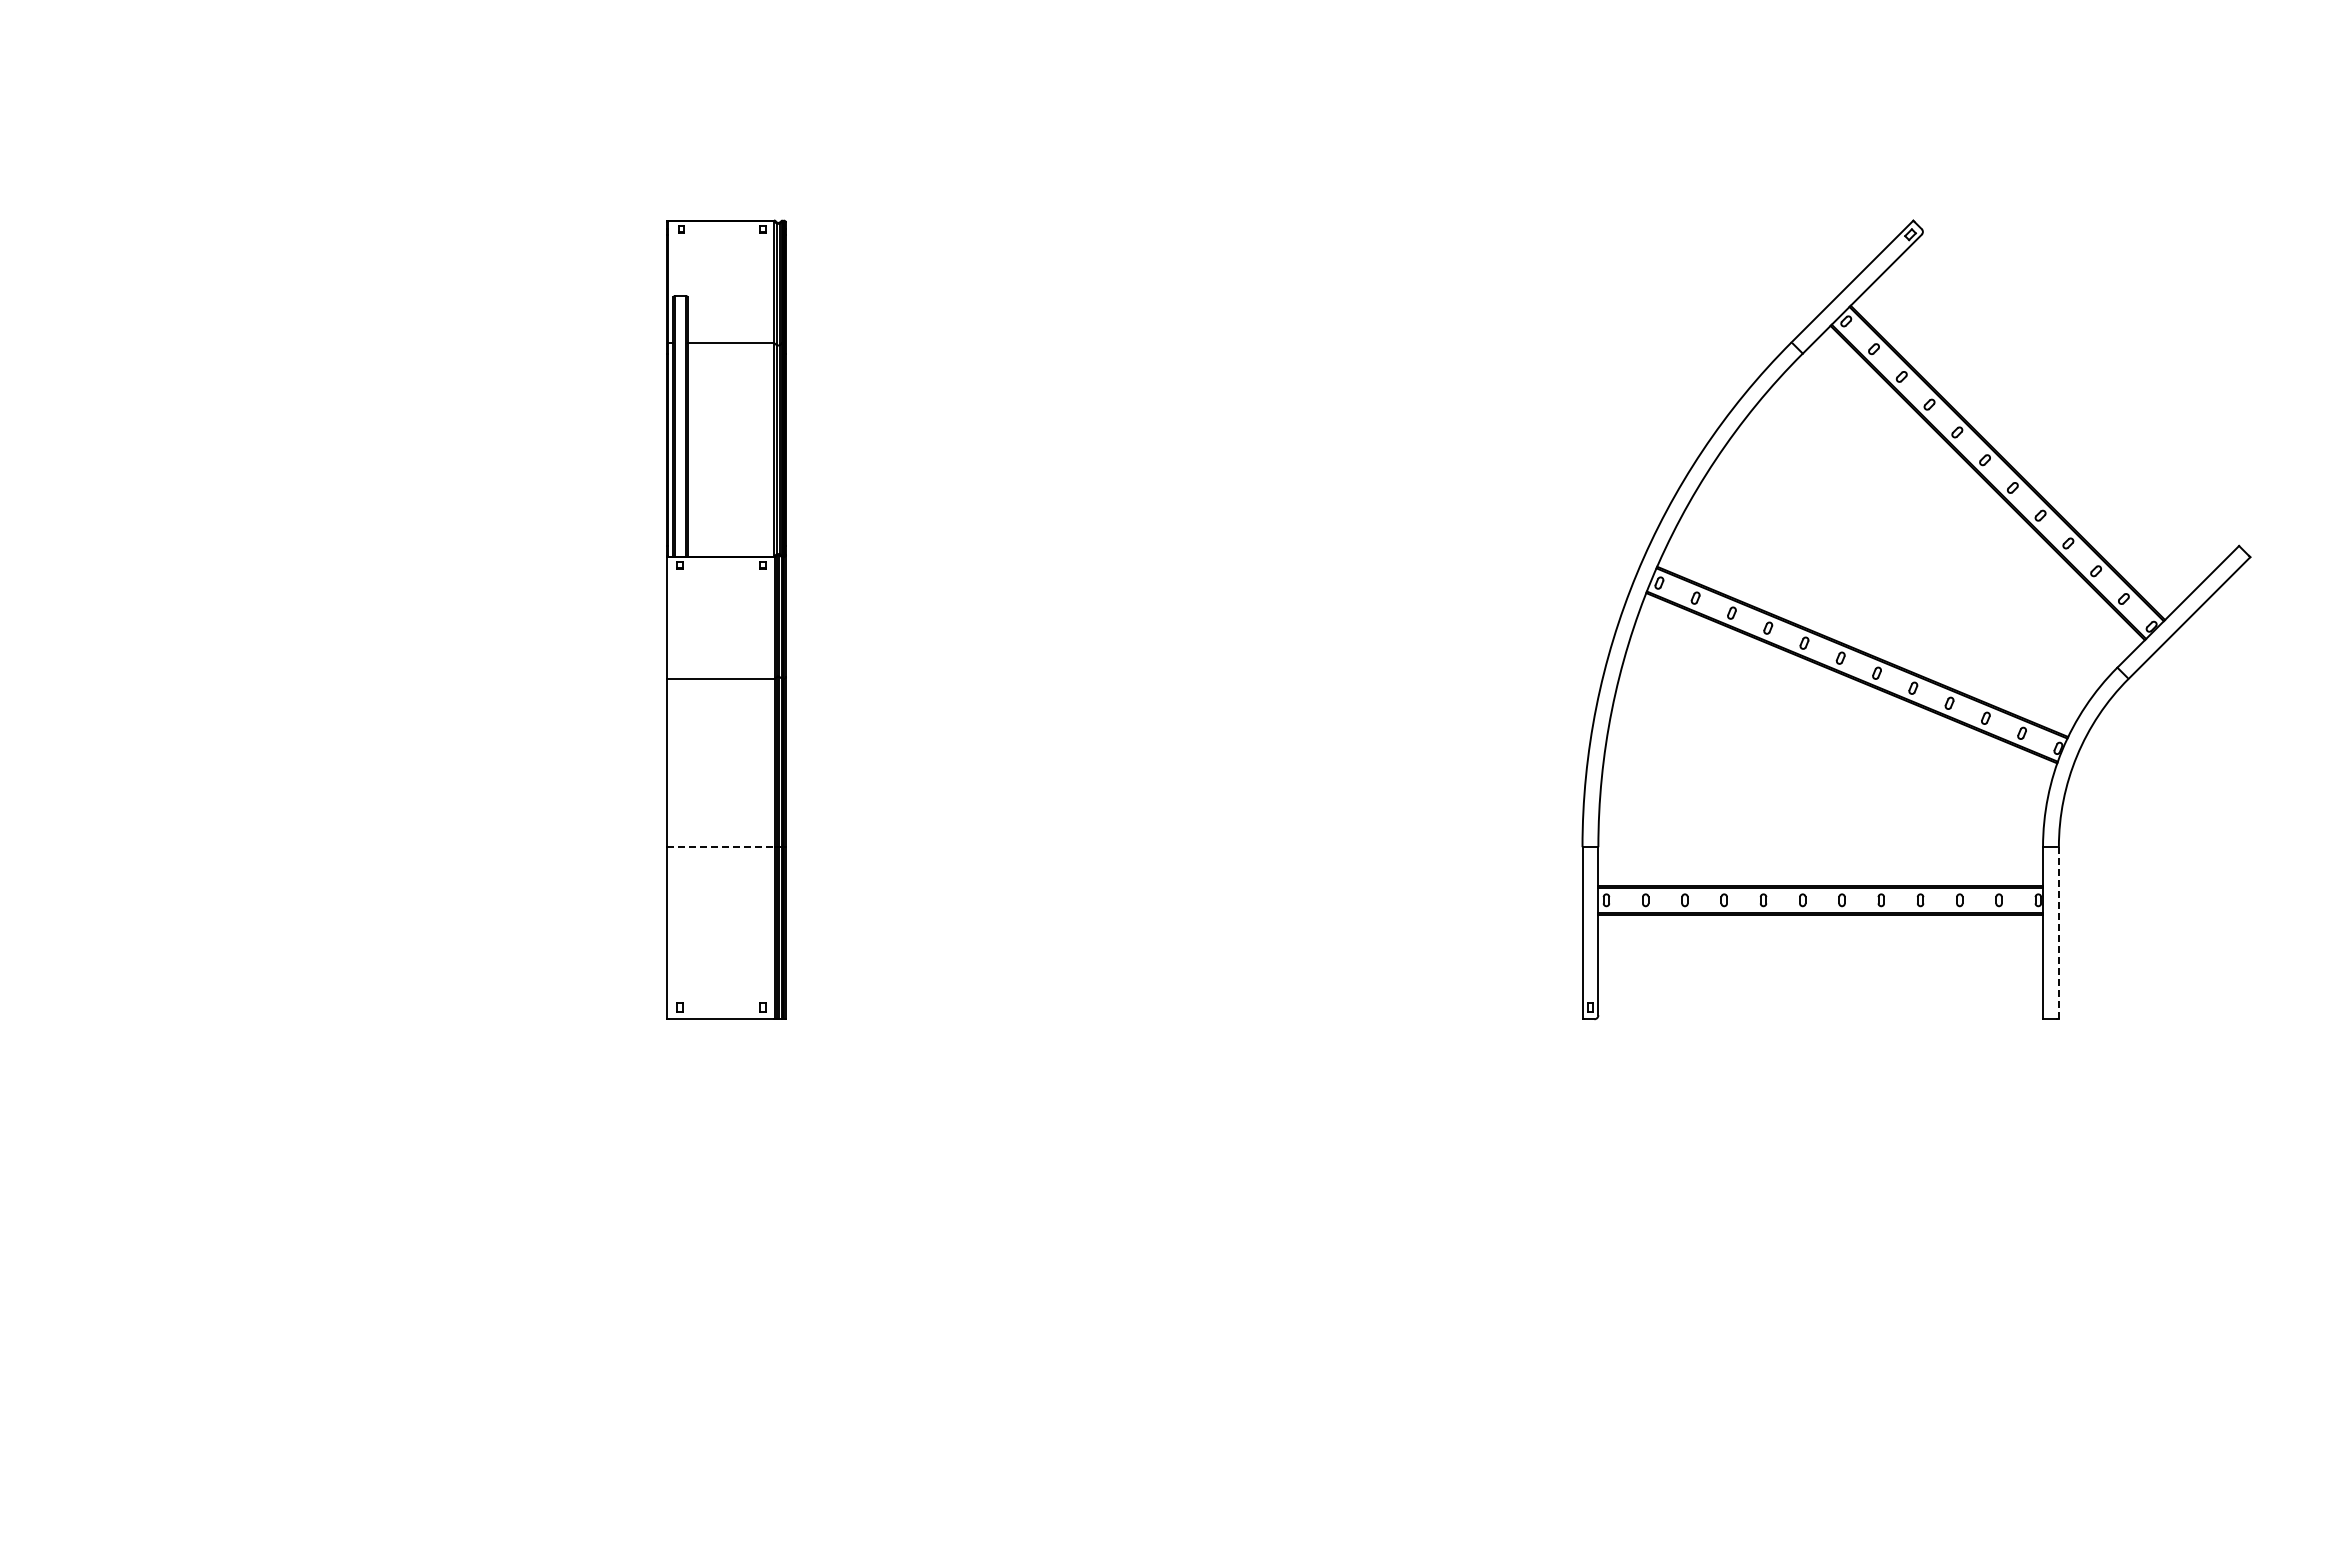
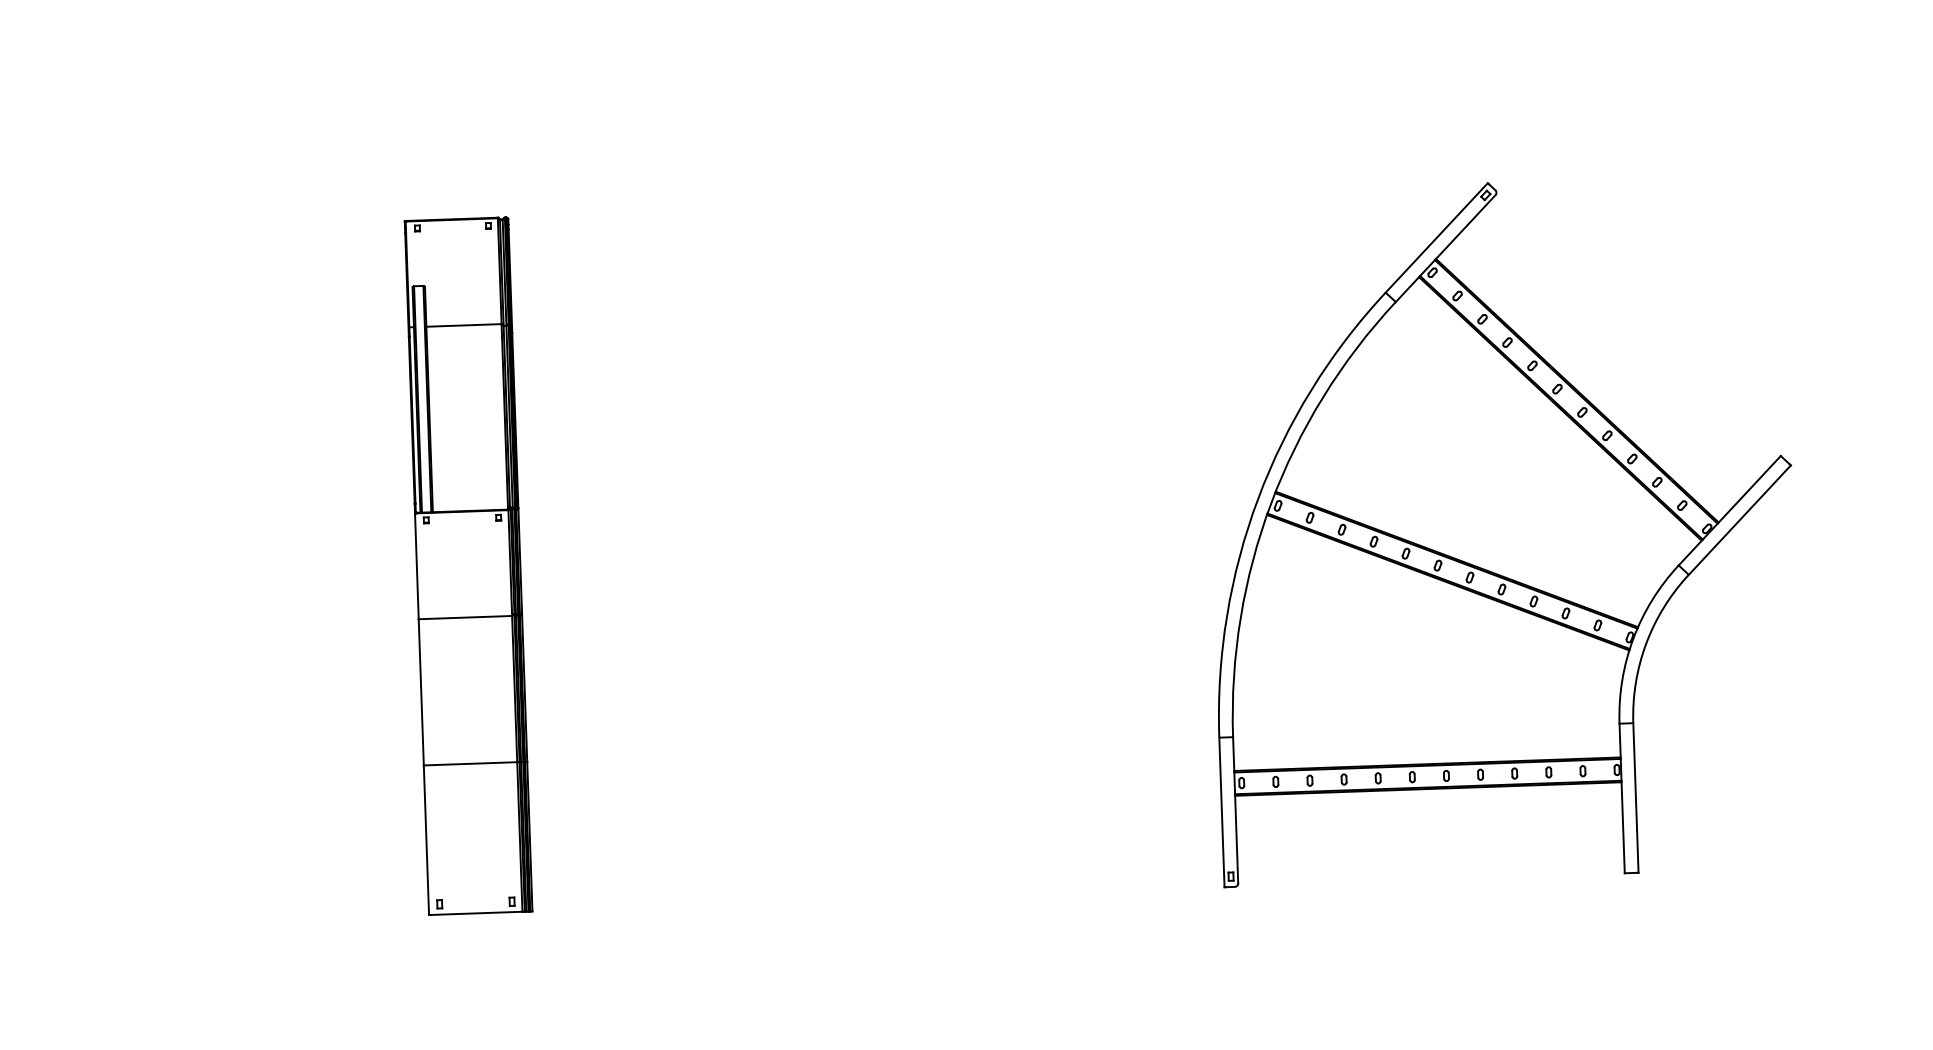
line: (720, 847) -> (470, 764), dashed -> solid
line: (2058, 932) -> (1635, 797), dashed -> solid

